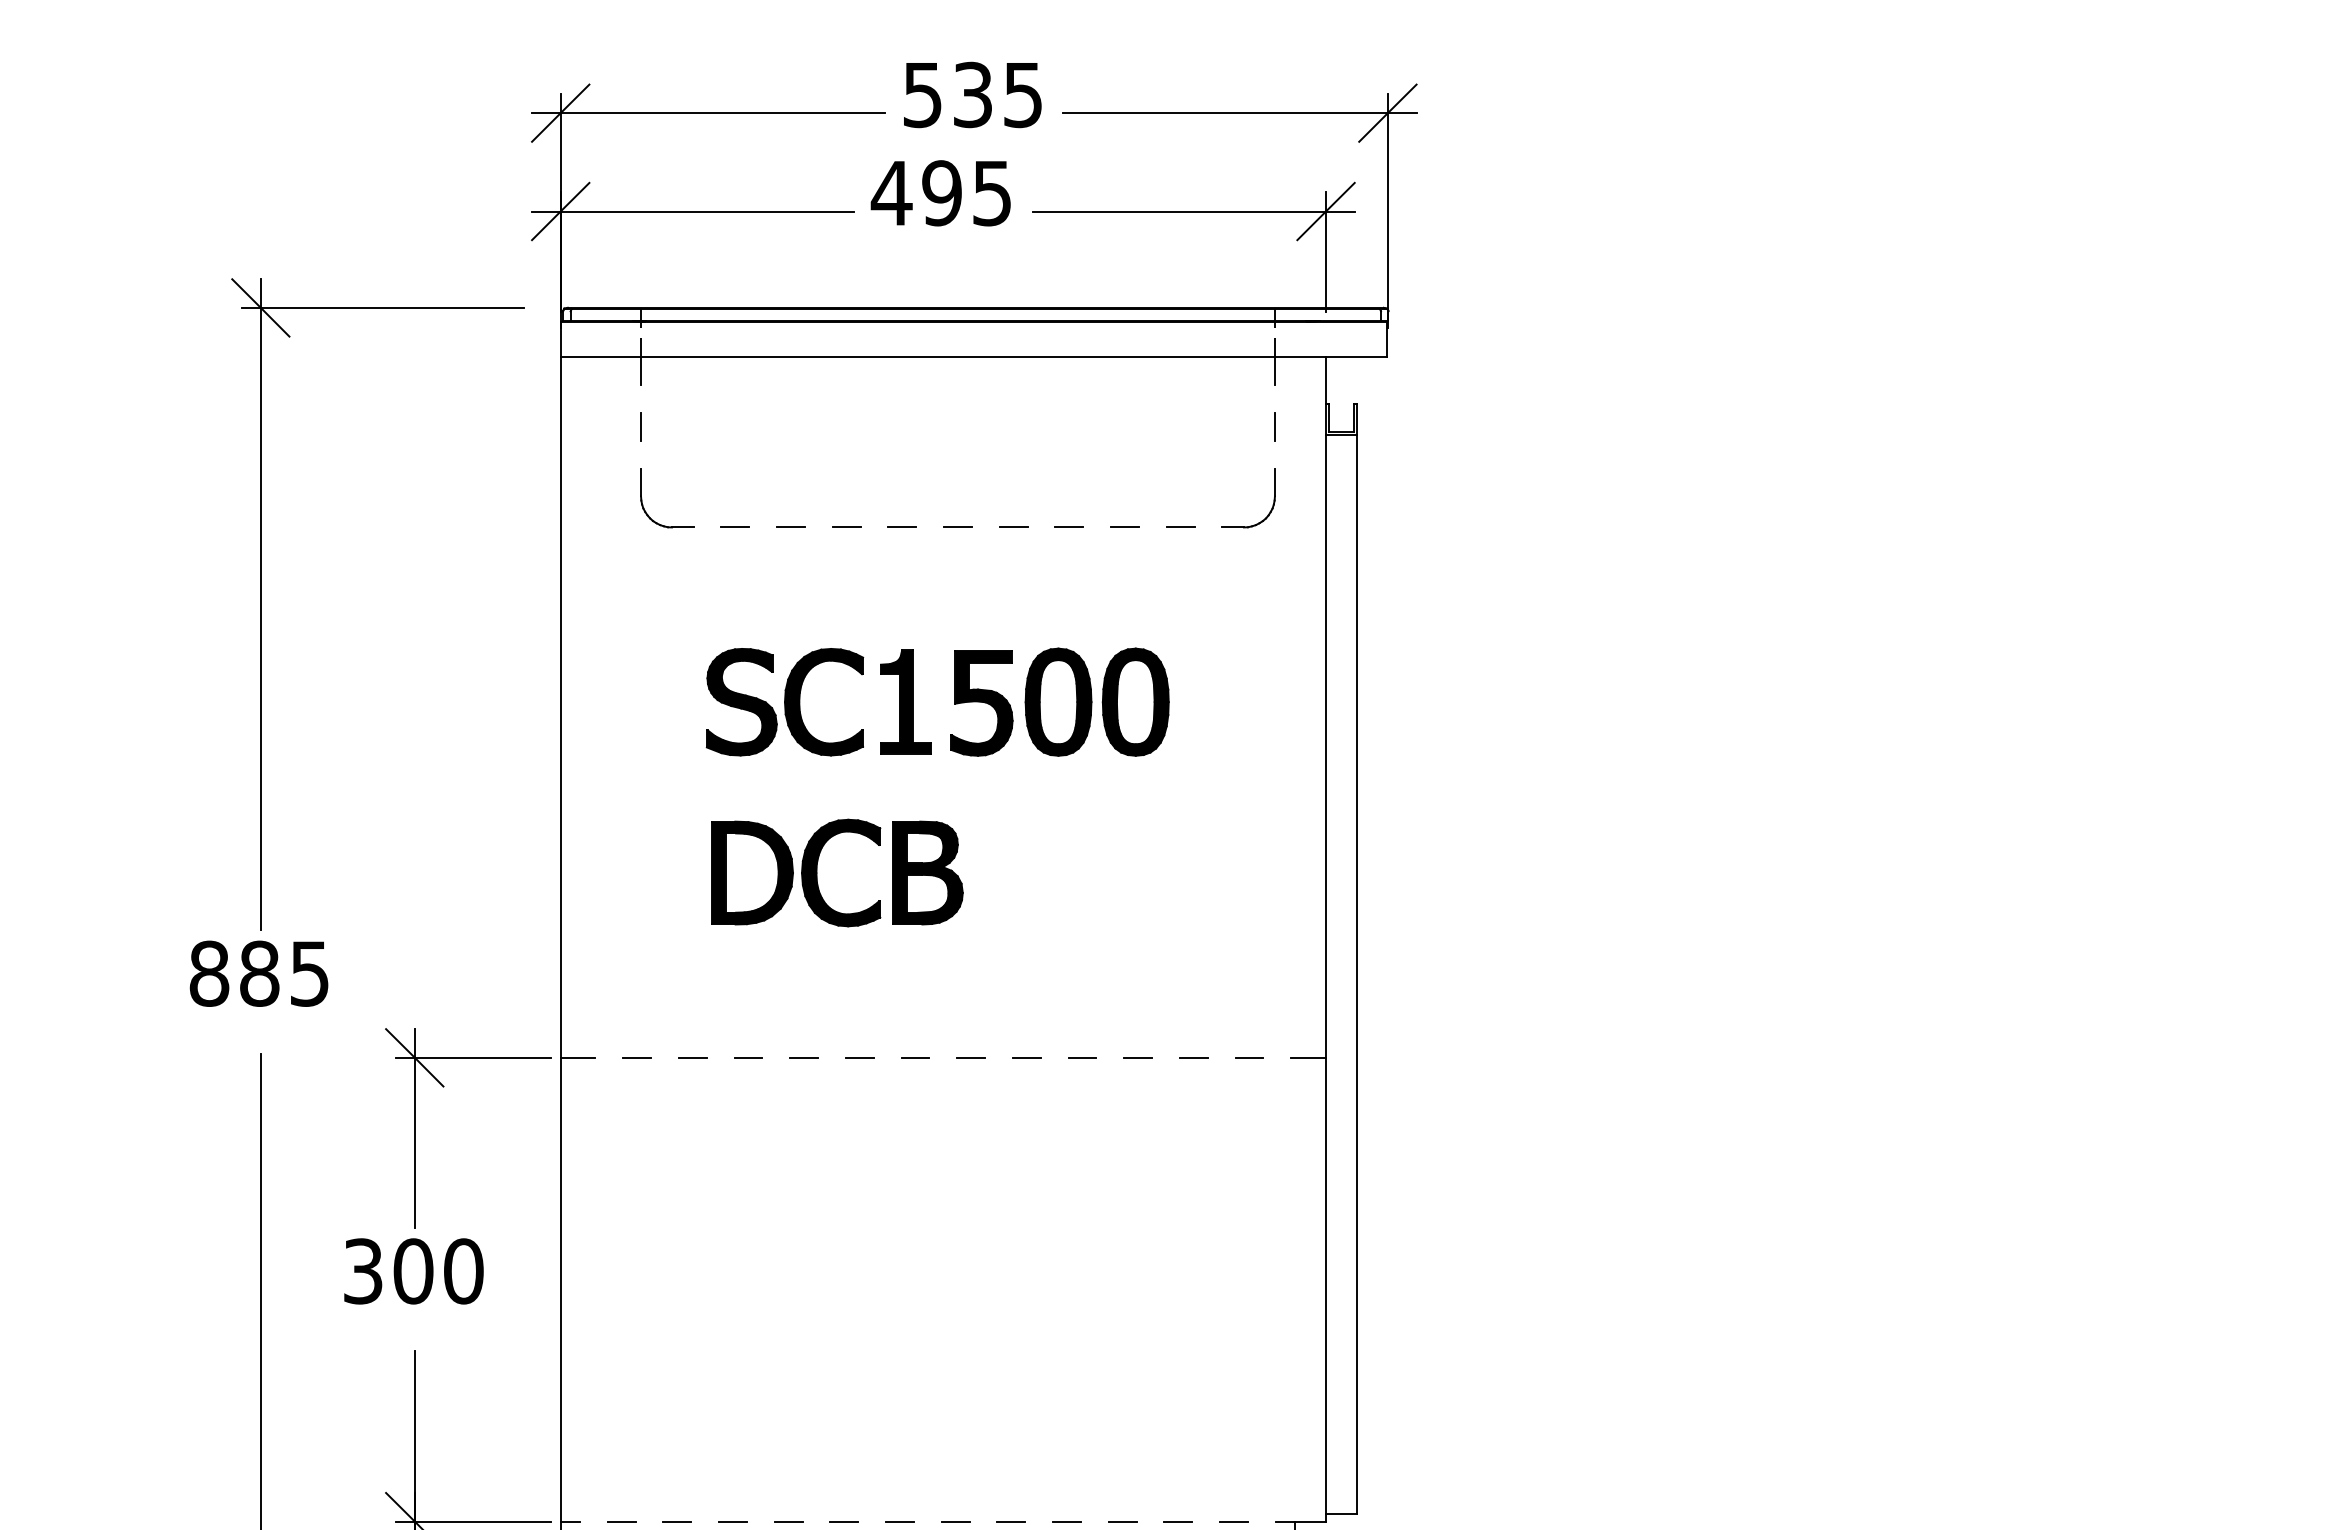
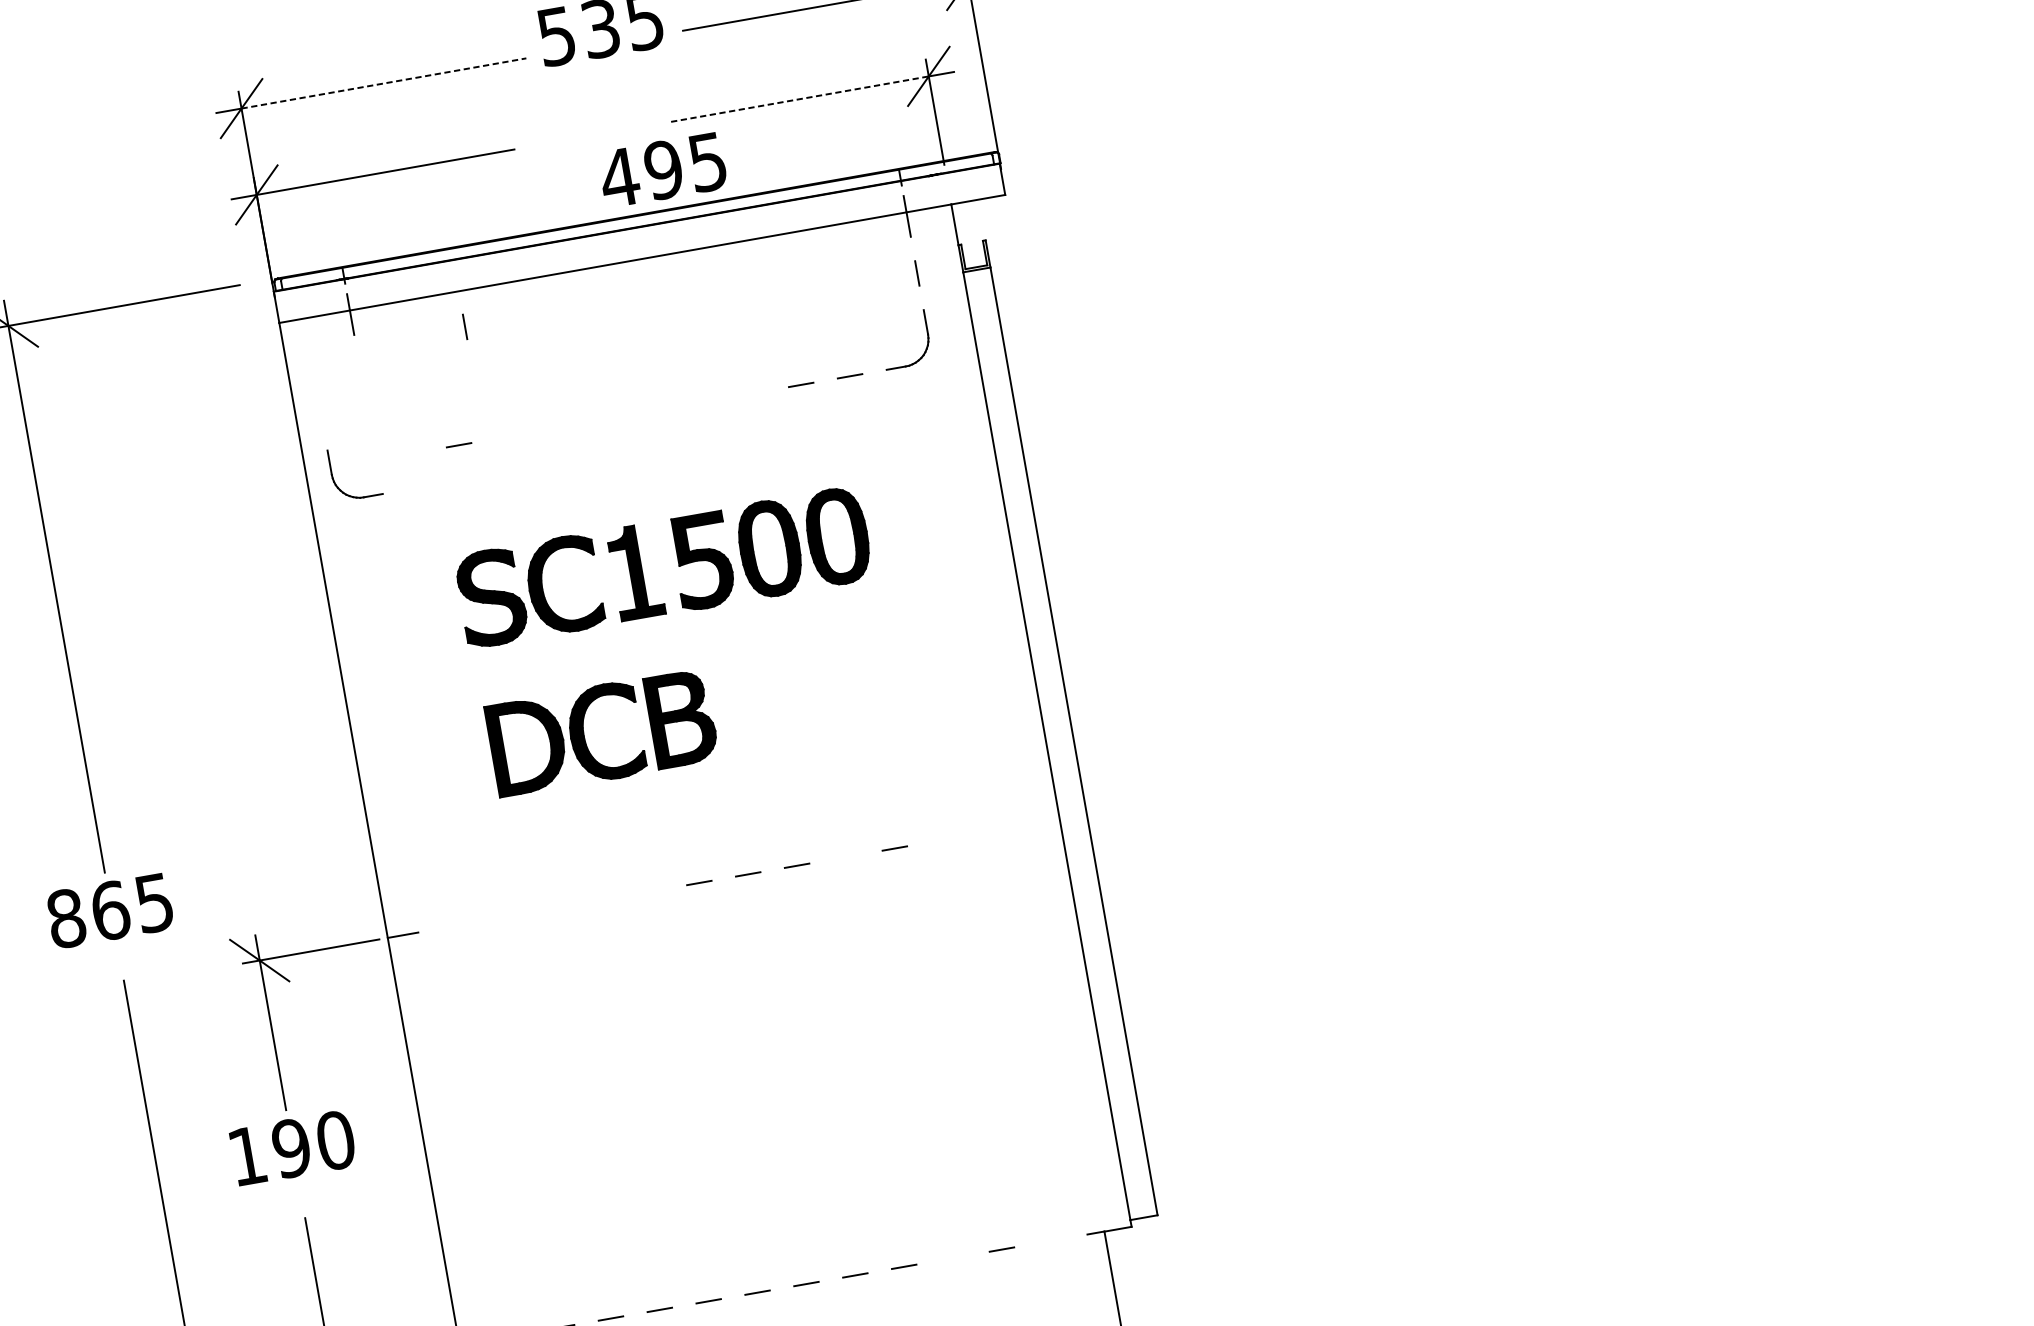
line: (723, 113) -> (384, 83), solid -> dashed
text: (940, 193) -> (662, 170), moved
line: (1179, 211) -> (800, 99), solid -> dashed
line: (640, 426) -> (464, 326), moved
part: (644, 507) -> (336, 484), moved
line: (790, 527) -> (507, 436), removed
line: (846, 527) -> (556, 428), removed
line: (902, 527) -> (605, 419), removed
line: (957, 527) -> (654, 410), removed
line: (1013, 527) -> (703, 402), removed
line: (1069, 527) -> (752, 393), removed
text: (259, 973) -> (110, 910), 885 -> 865
line: (637, 1057) -> (455, 925), removed
line: (692, 1057) -> (503, 917), removed
line: (748, 1057) -> (552, 908), removed
line: (803, 1057) -> (600, 900), removed
line: (859, 1057) -> (650, 891), removed
line: (1082, 1057) -> (845, 856), removed
line: (1193, 1057) -> (943, 839), removed
line: (1249, 1057) -> (992, 831), removed
line: (1308, 1057) -> (1044, 821), removed
text: (388, 1271) -> (269, 1152), 300 -> 190
line: (1122, 1521) -> (952, 1258), removed
line: (1233, 1521) -> (1050, 1240), removed

